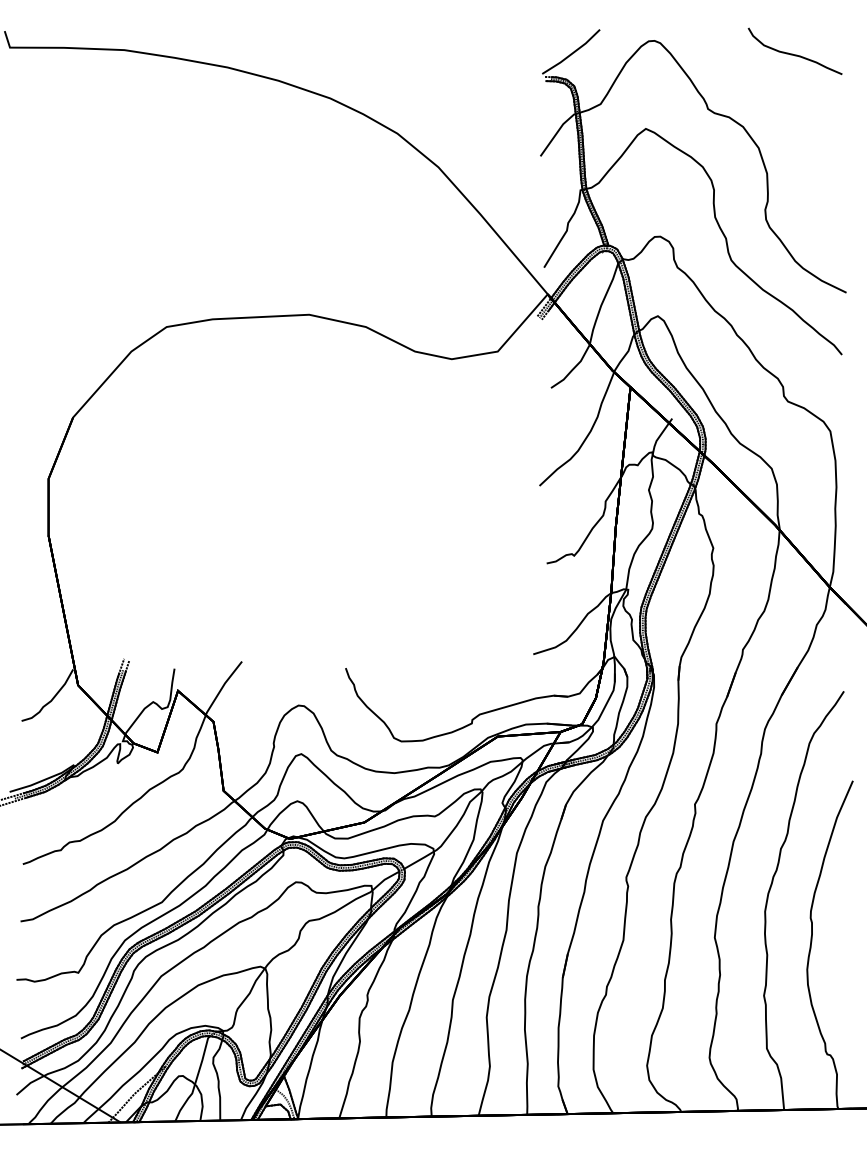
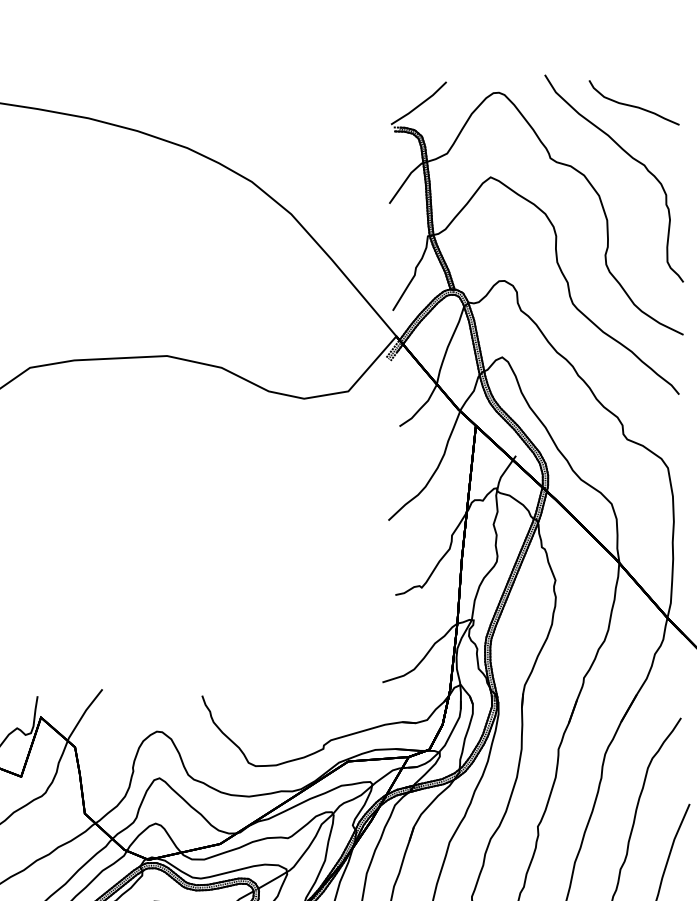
curve: (791, 108) -> (630, 157), added

